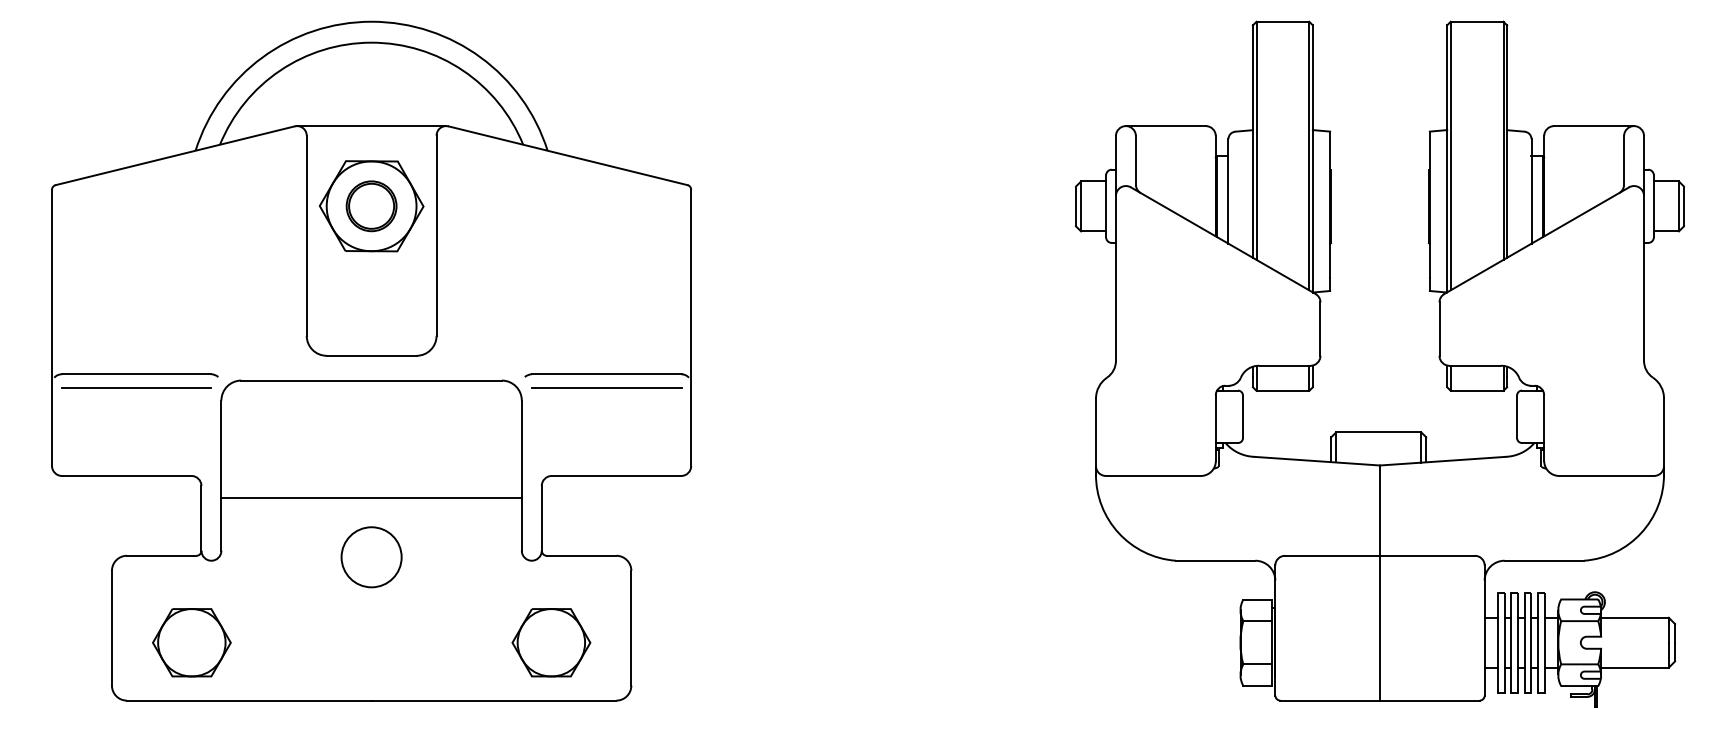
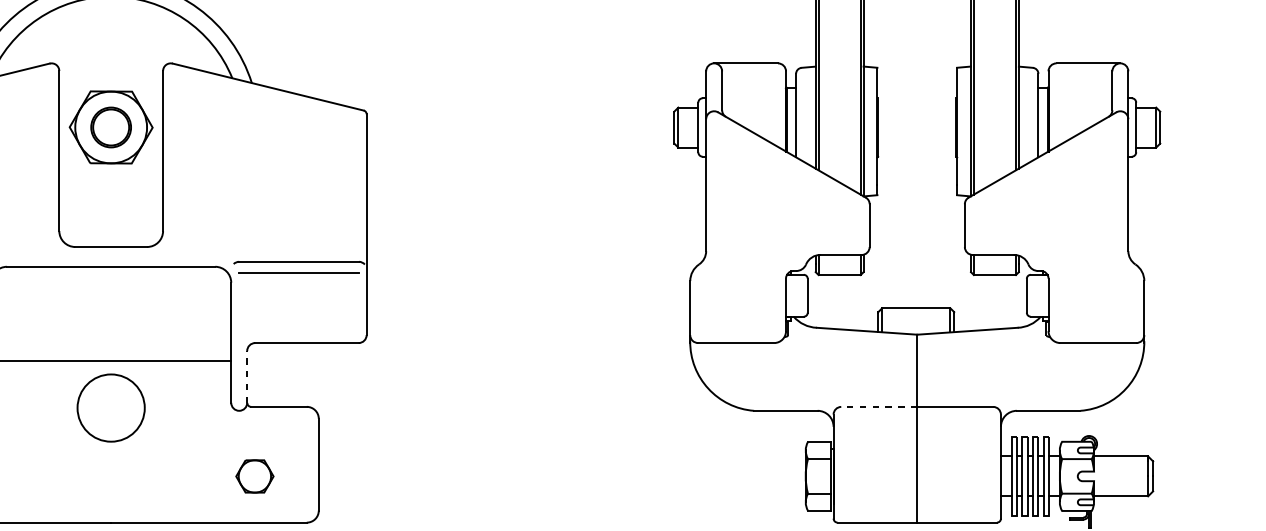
line: (371, 126) -> (111, 63), removed
line: (541, 517) -> (246, 376), solid -> dashed
line: (1332, 555) -> (879, 406), solid -> dashed
circle: (371, 557) -> (111, 408), size x1.4
part: (551, 642) -> (254, 476), size x0.6

